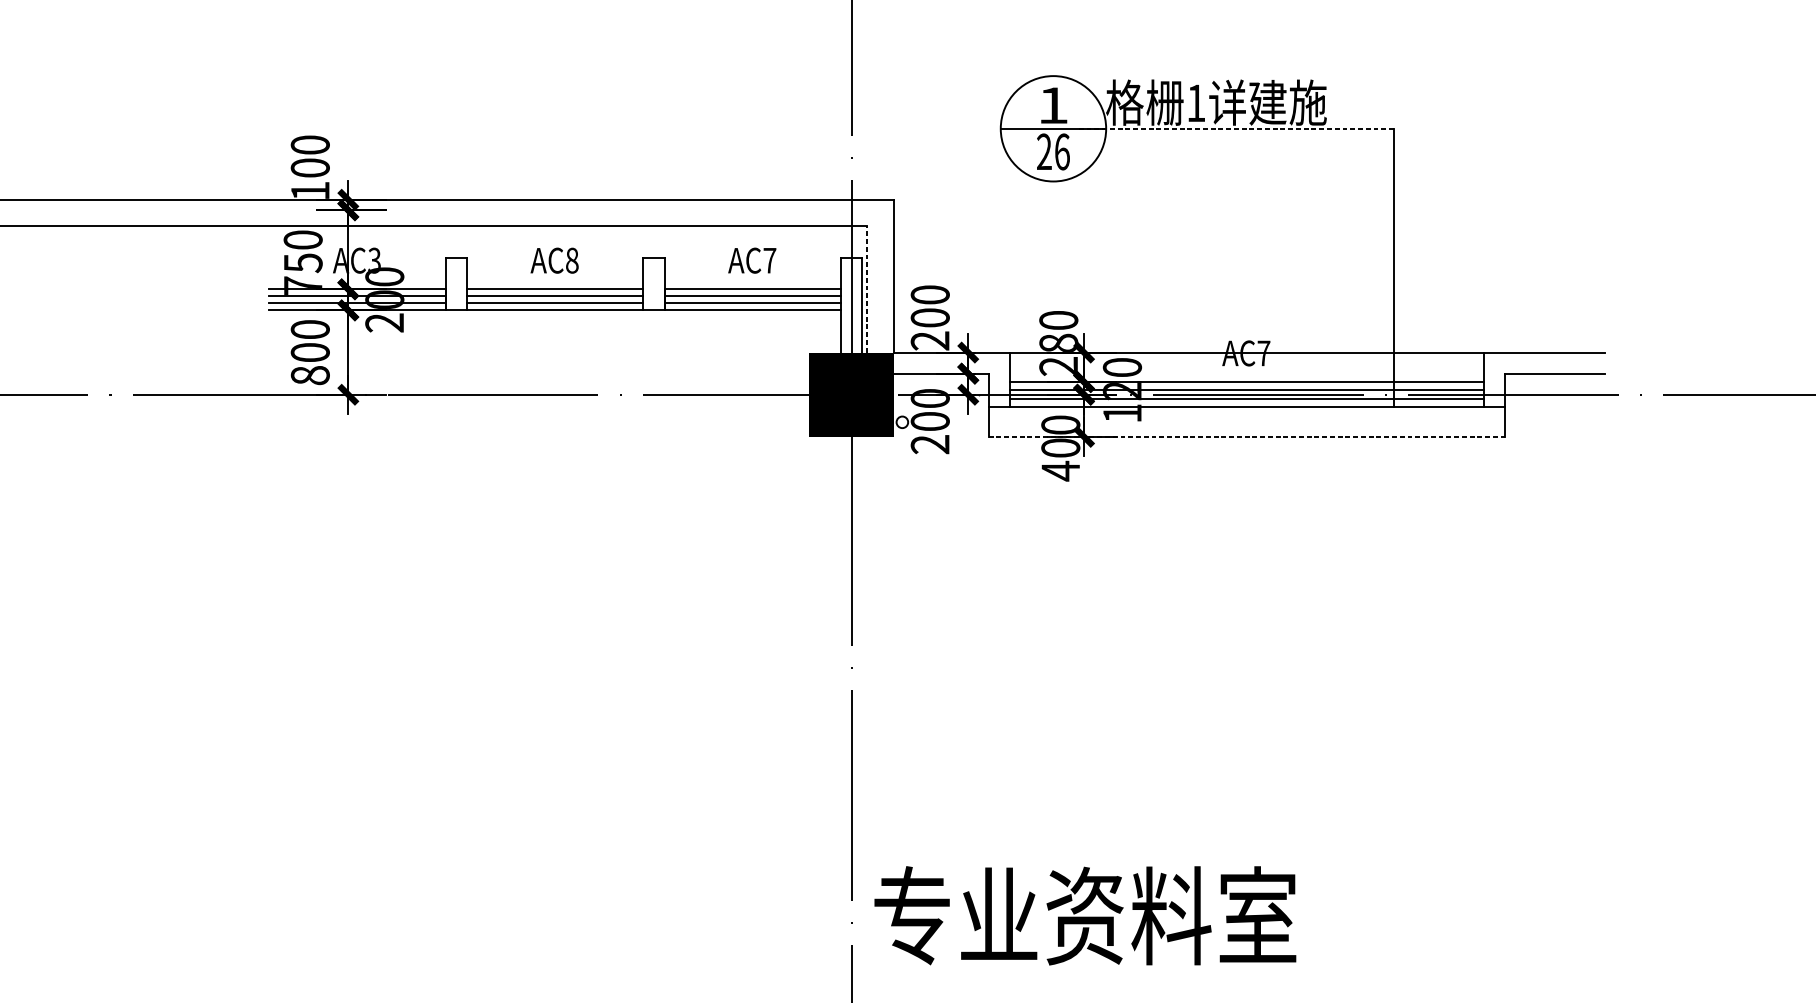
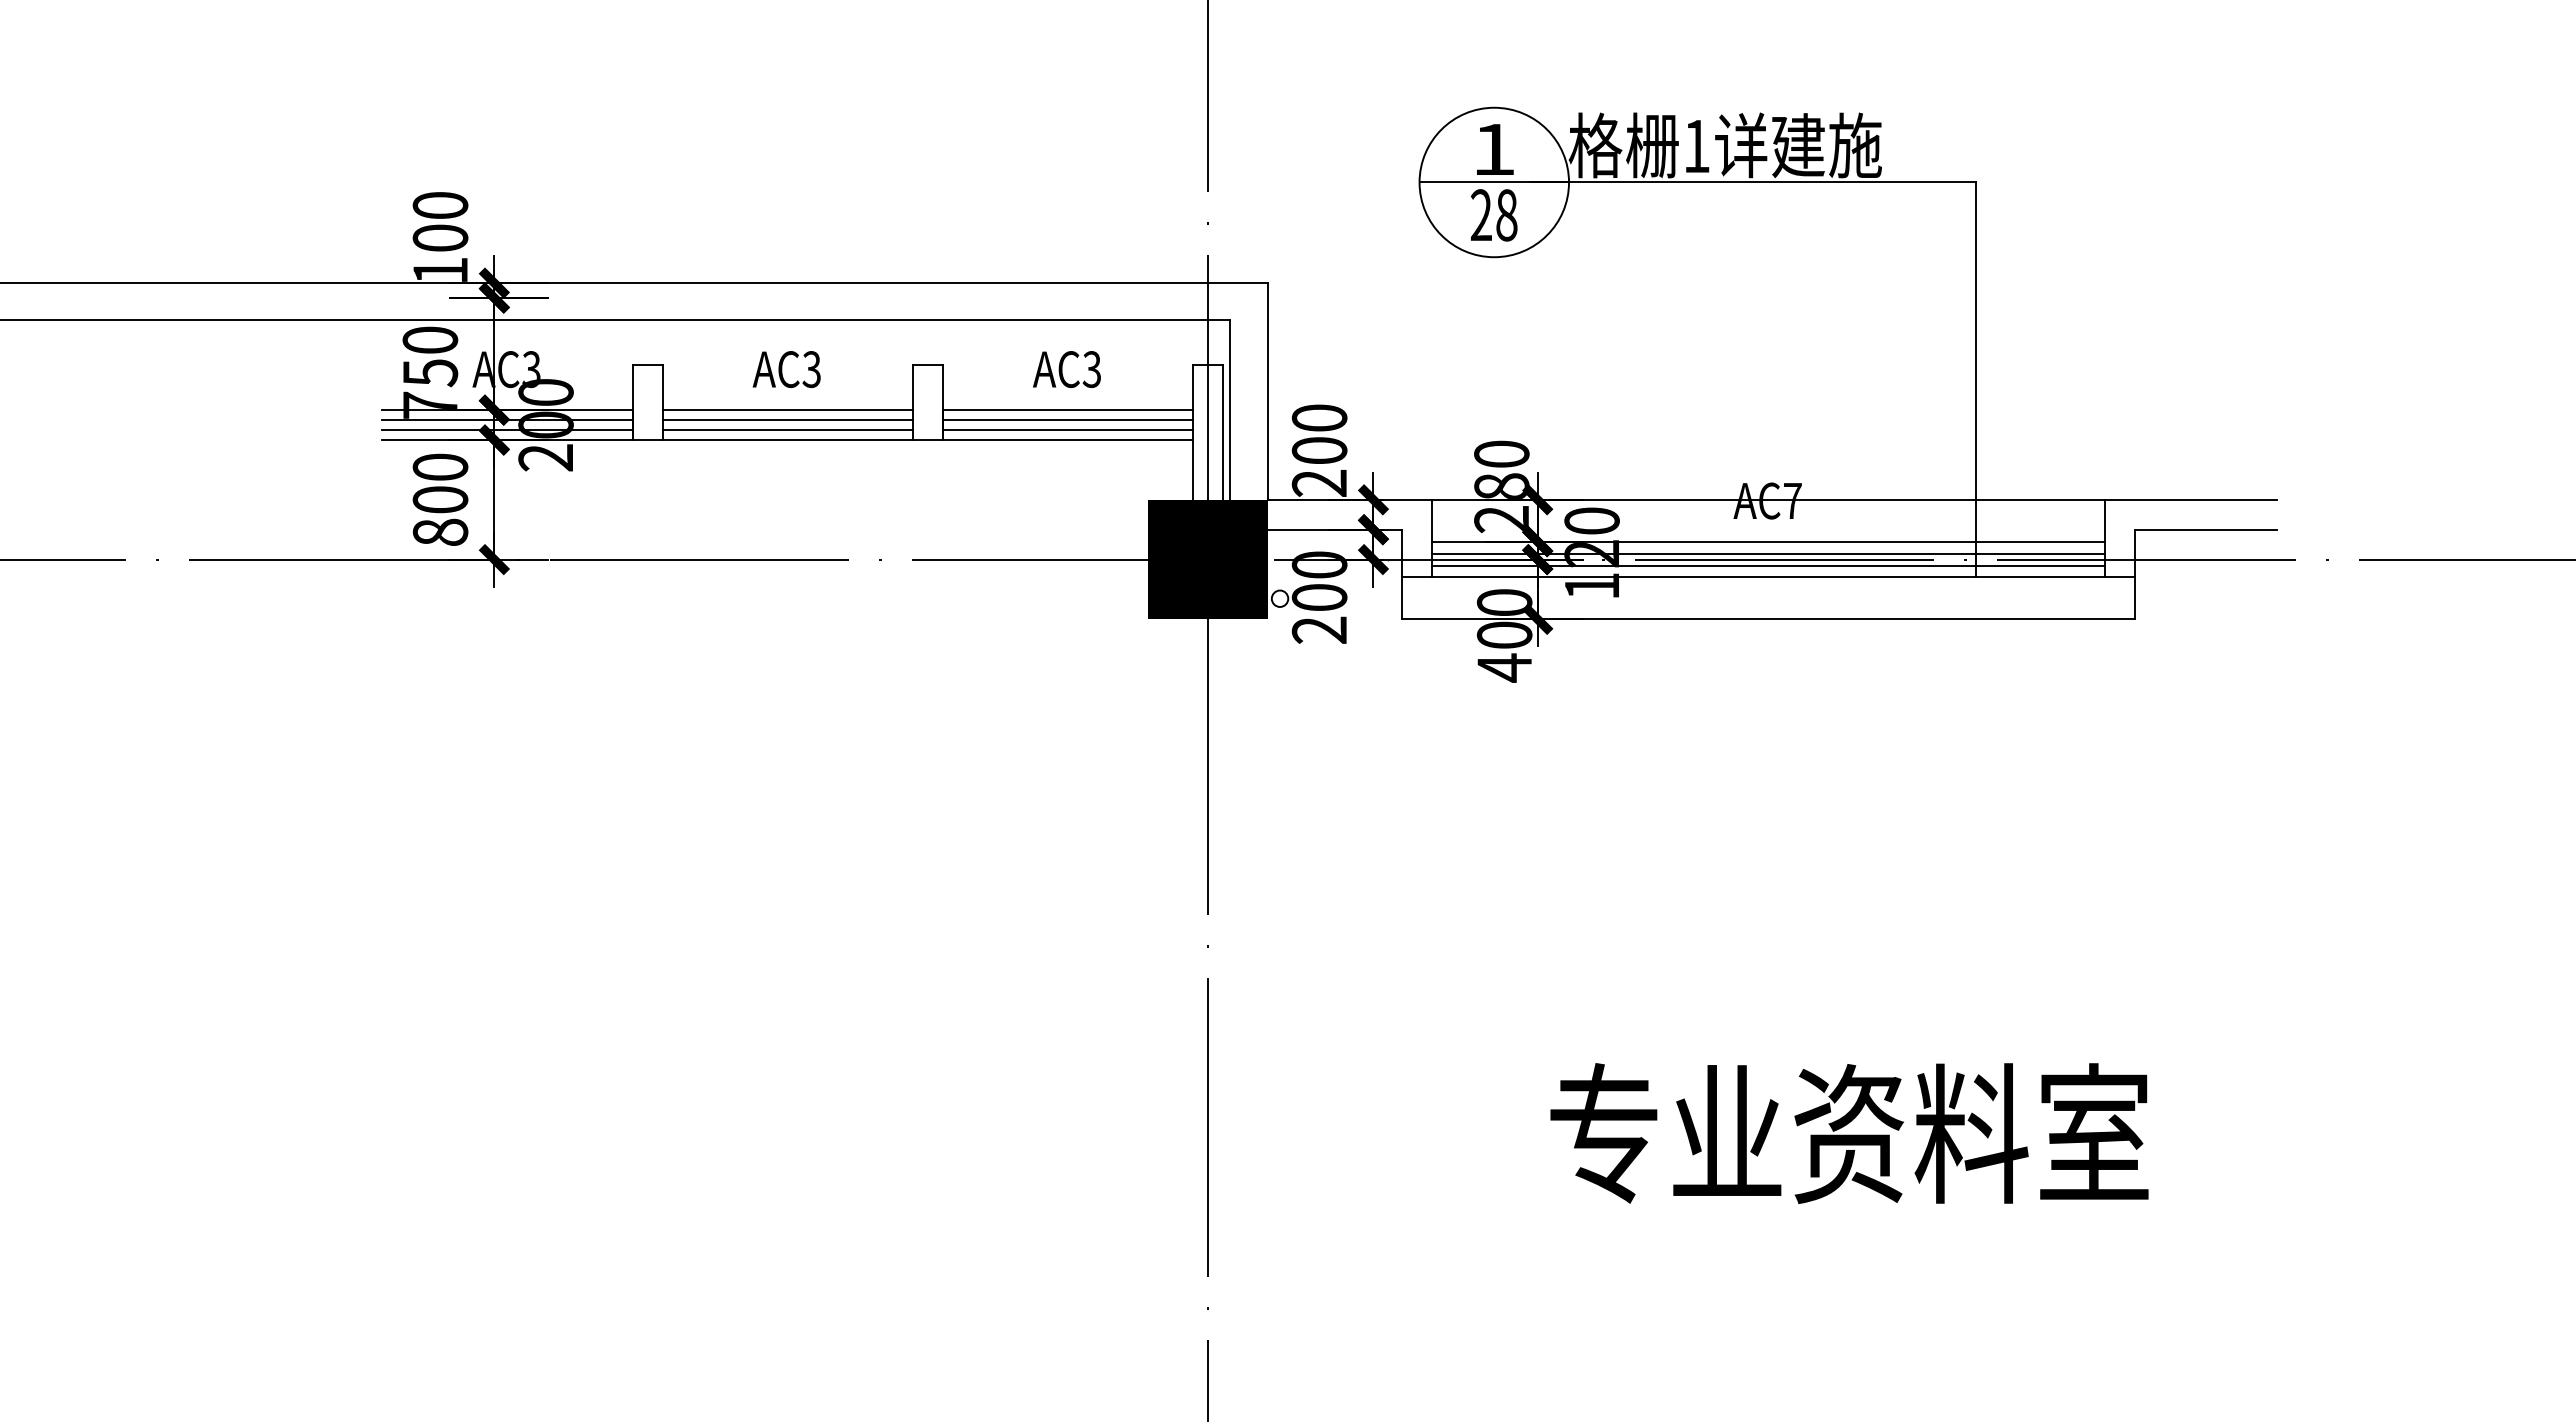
line: (1236, 128) -> (1753, 182), dashed -> solid
text: (1062, 152) -> (1506, 215), 26 -> 28
text: (571, 260) -> (811, 369), AC8 -> AC3
text: (769, 260) -> (1091, 369), AC7 -> AC3
line: (867, 289) -> (1230, 410), dashed -> solid
line: (1247, 436) -> (1769, 619), dashed -> solid
text: (1085, 915) -> (1849, 1133), moved

